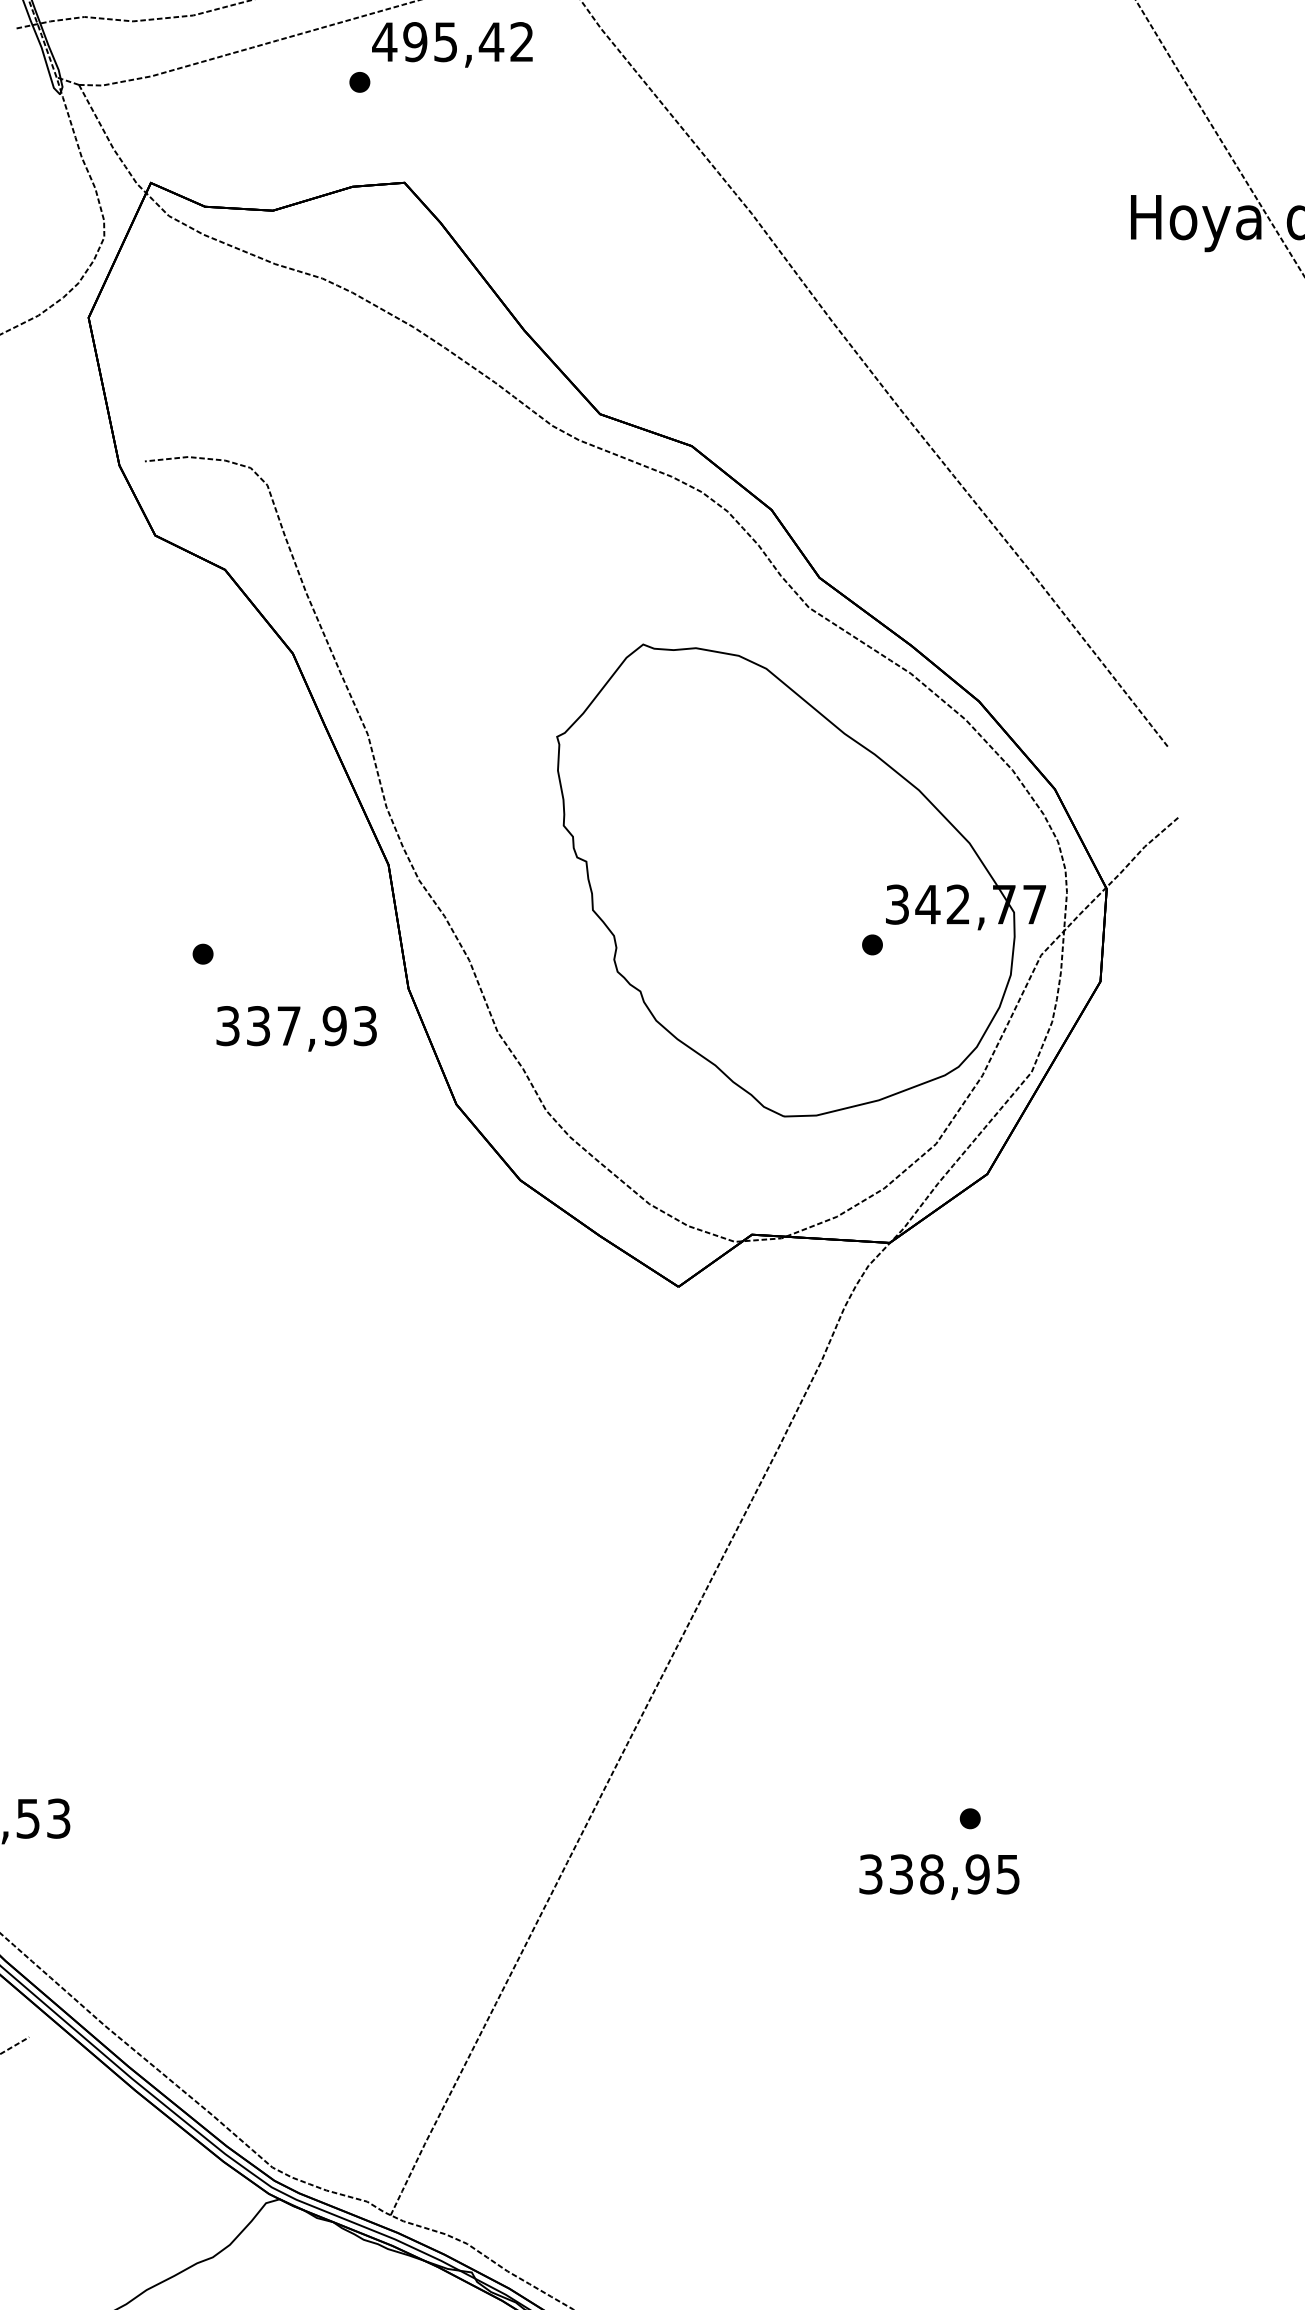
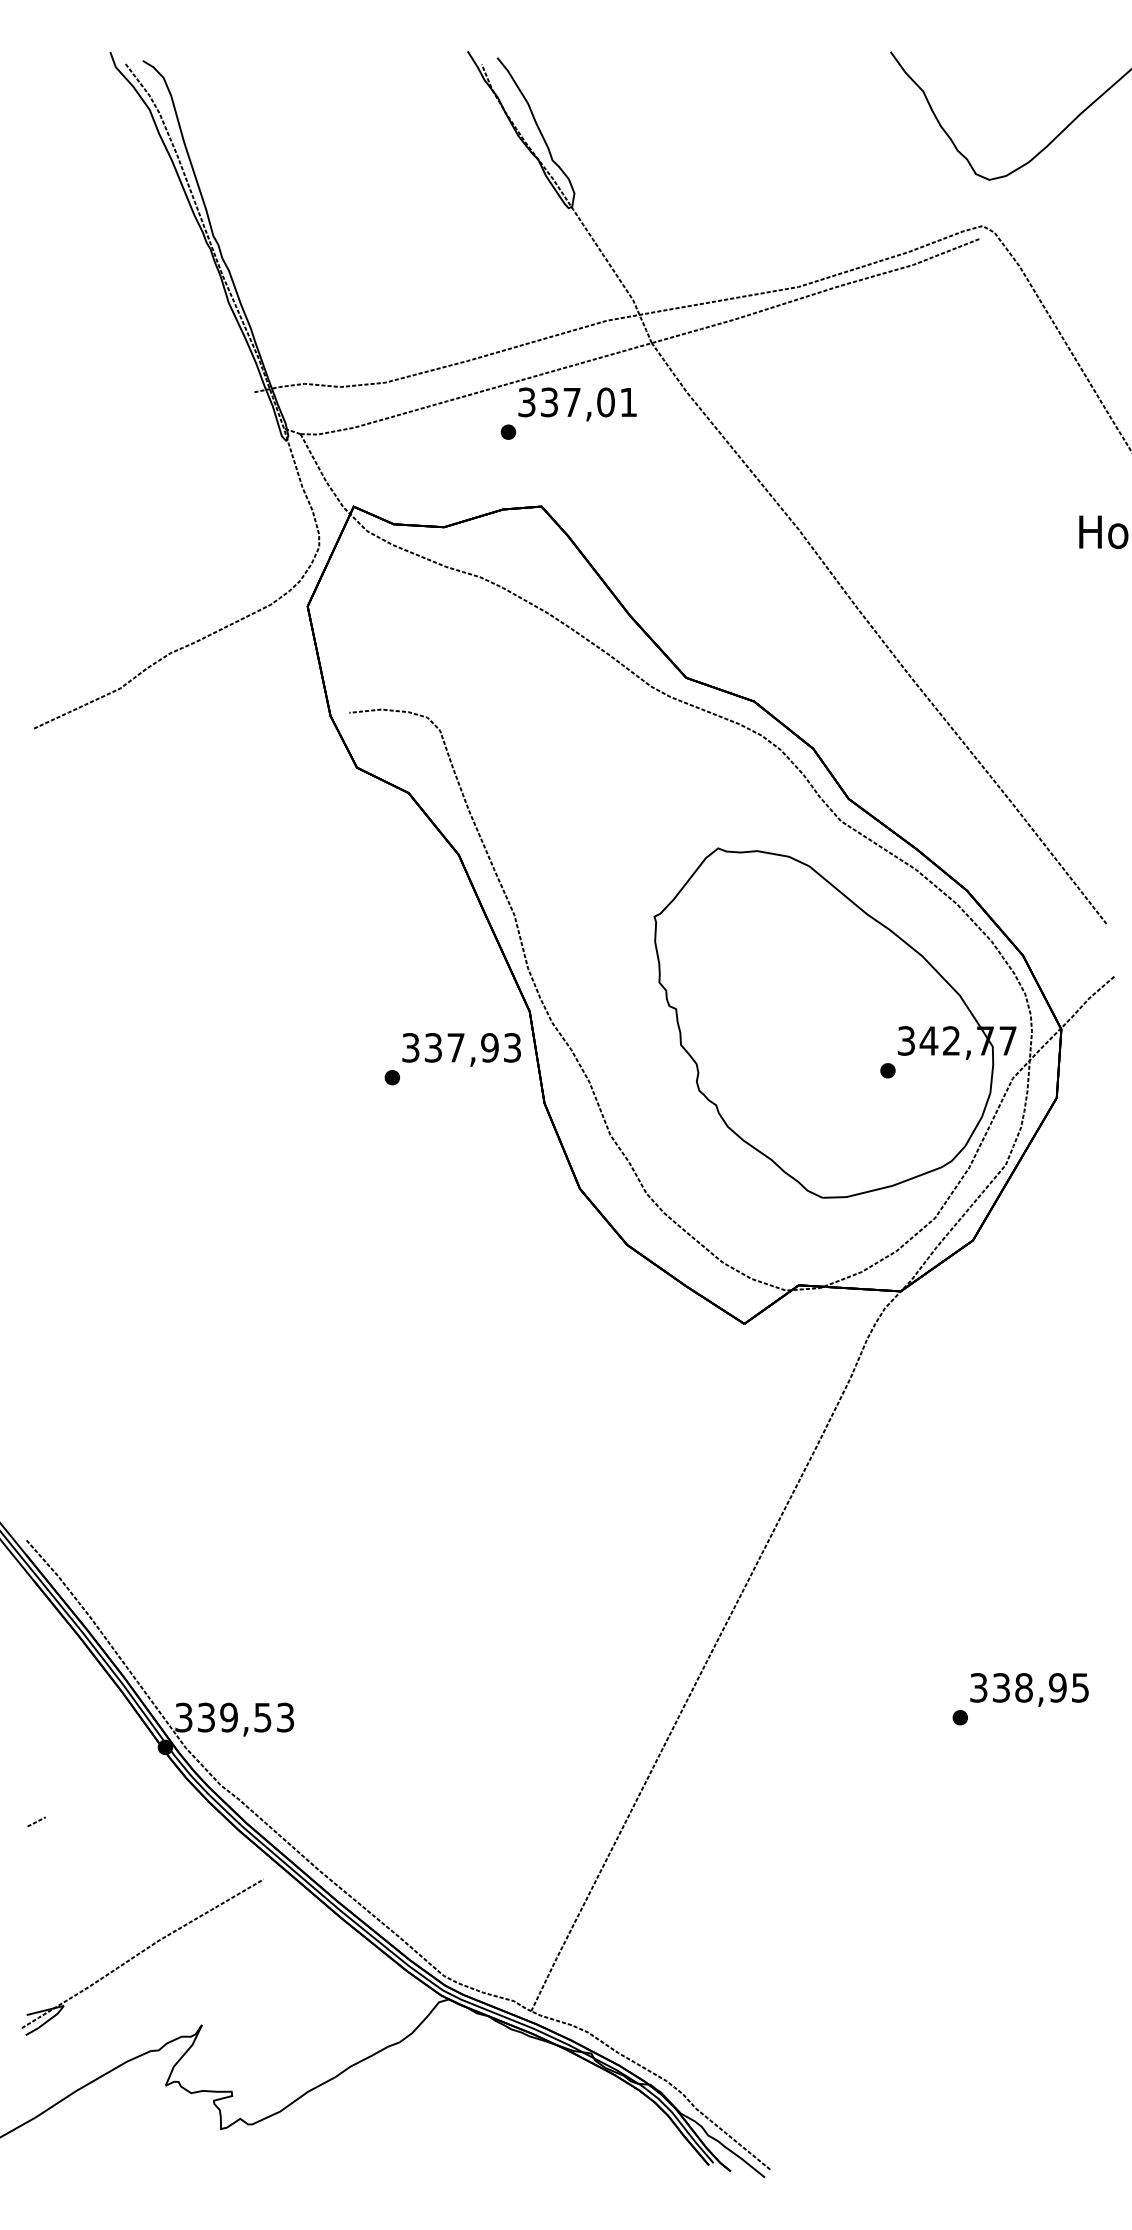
text: (451, 42) -> (576, 402), 495,42 -> 337,01
text: (296, 1028) -> (461, 1049), moved
text: (939, 1876) -> (1029, 1689), moved

